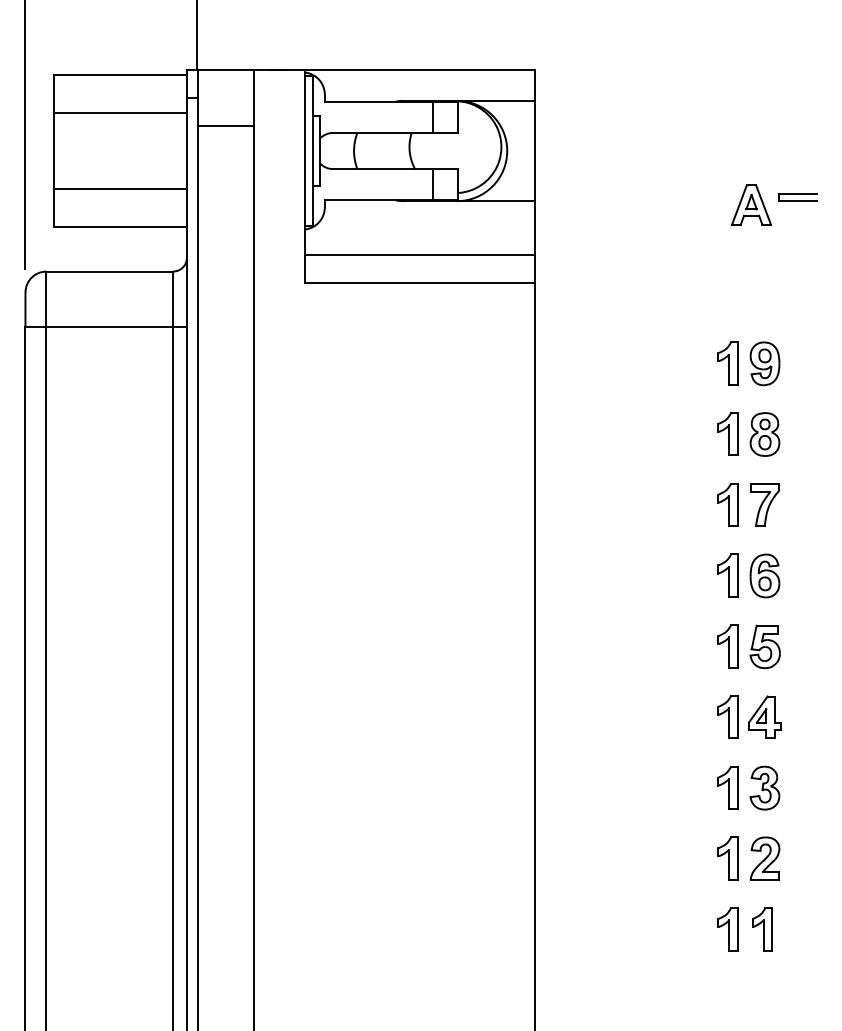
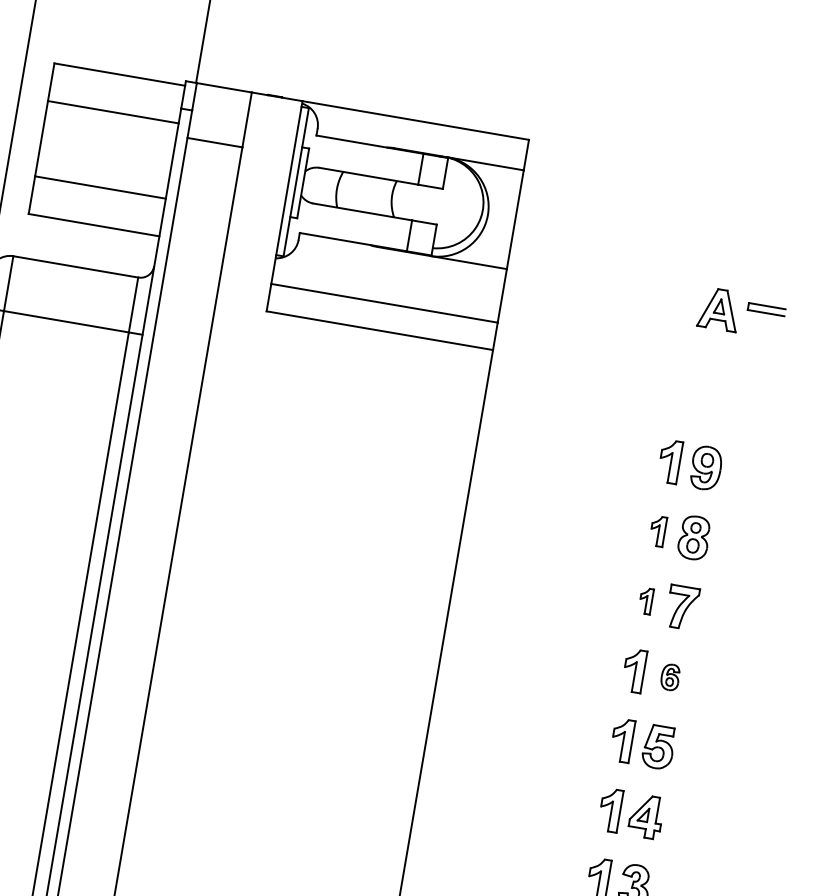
part: (727, 433) -> (657, 530), size x0.7
part: (727, 504) -> (645, 600), size x0.6
part: (764, 575) -> (670, 676), size x0.6

